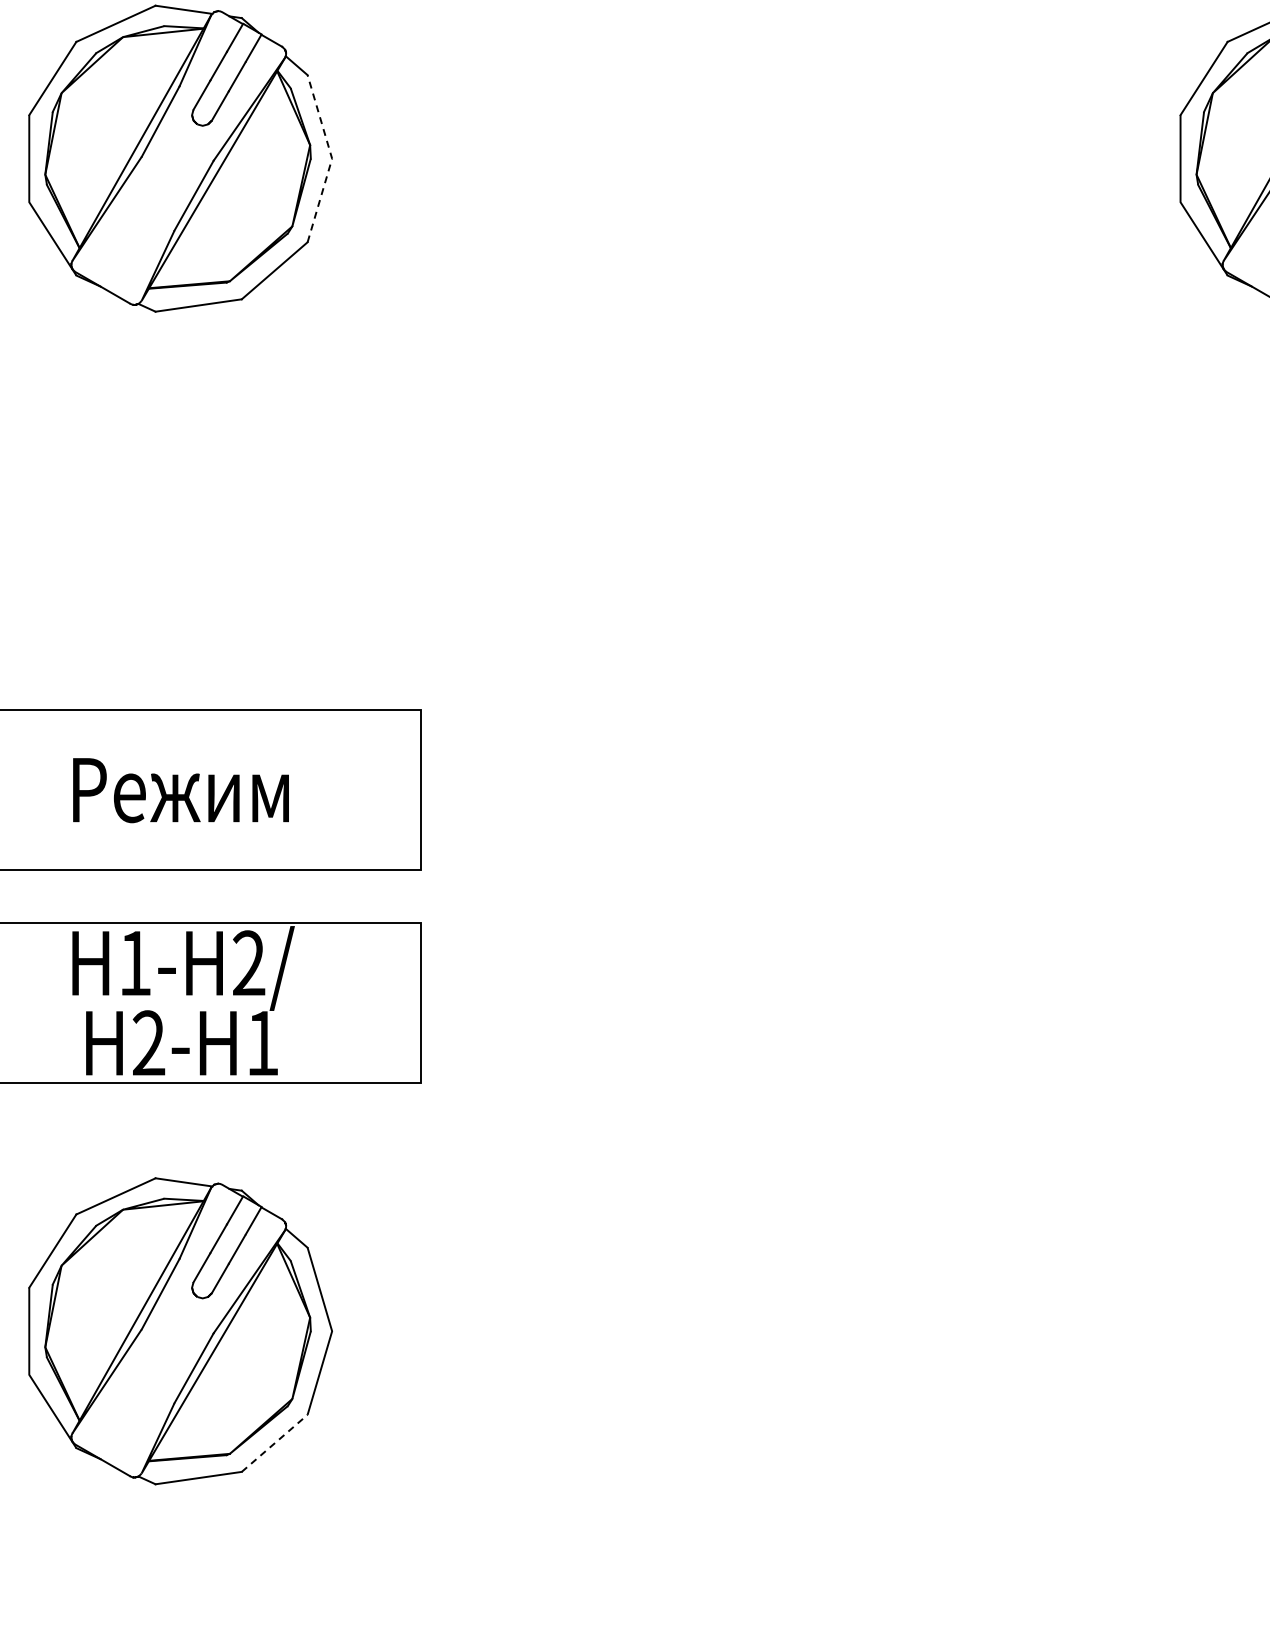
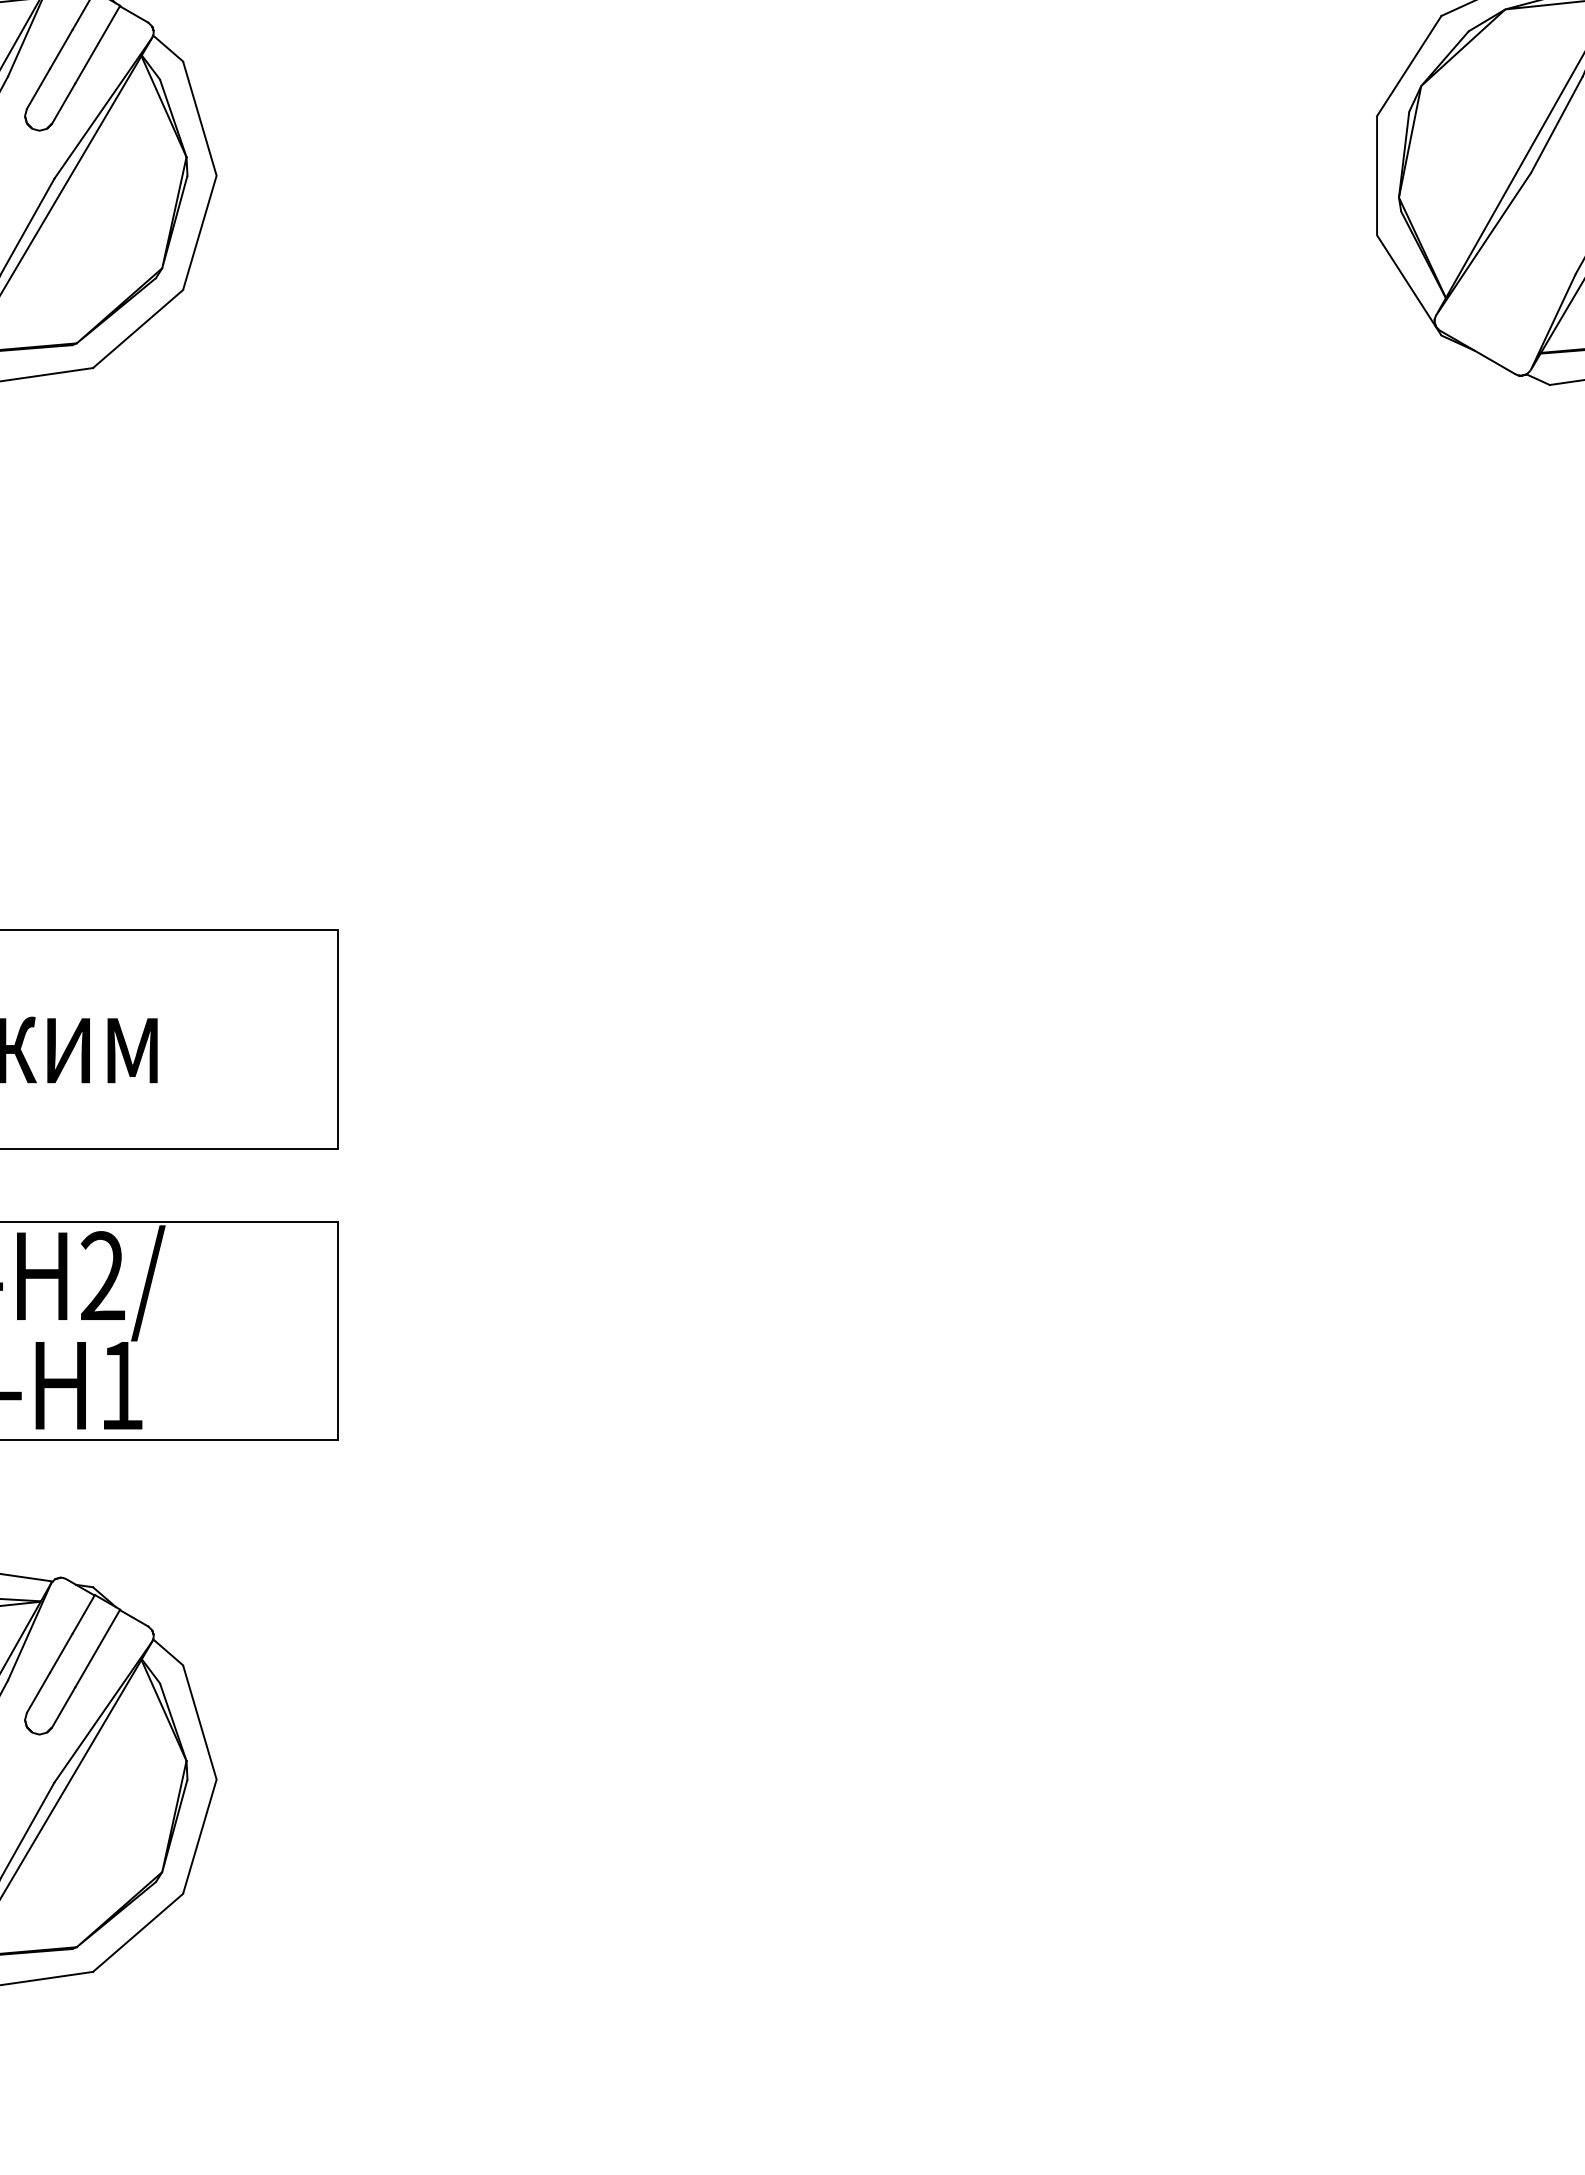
line: (332, 158) -> (217, 175), dashed -> solid
line: (274, 1443) -> (137, 1933), dashed -> solid

